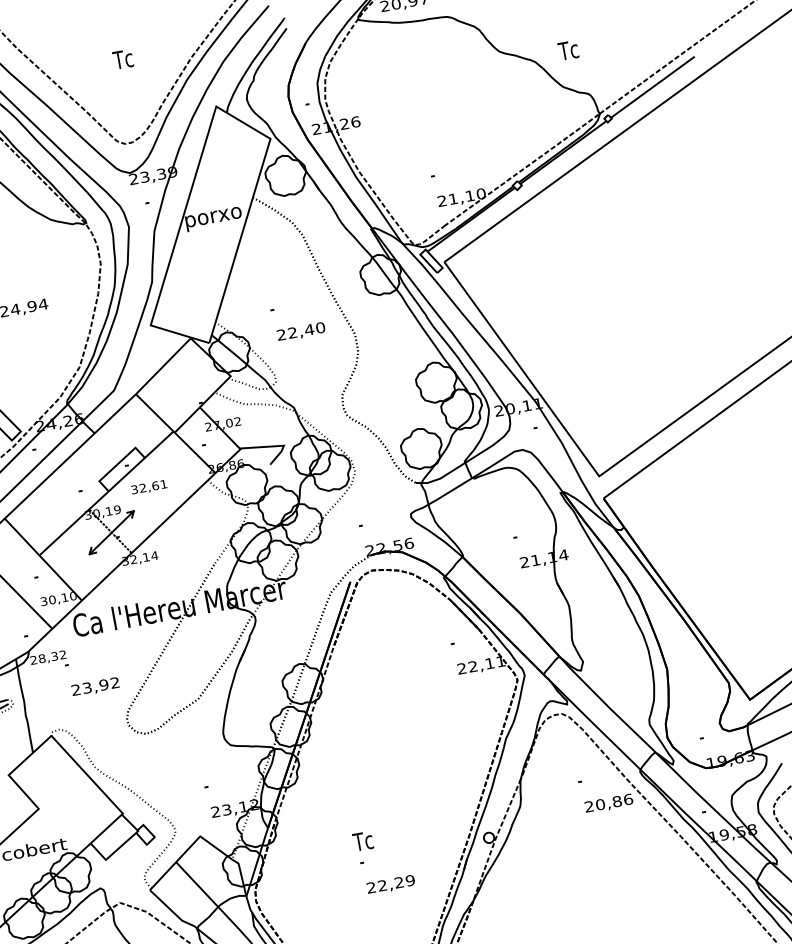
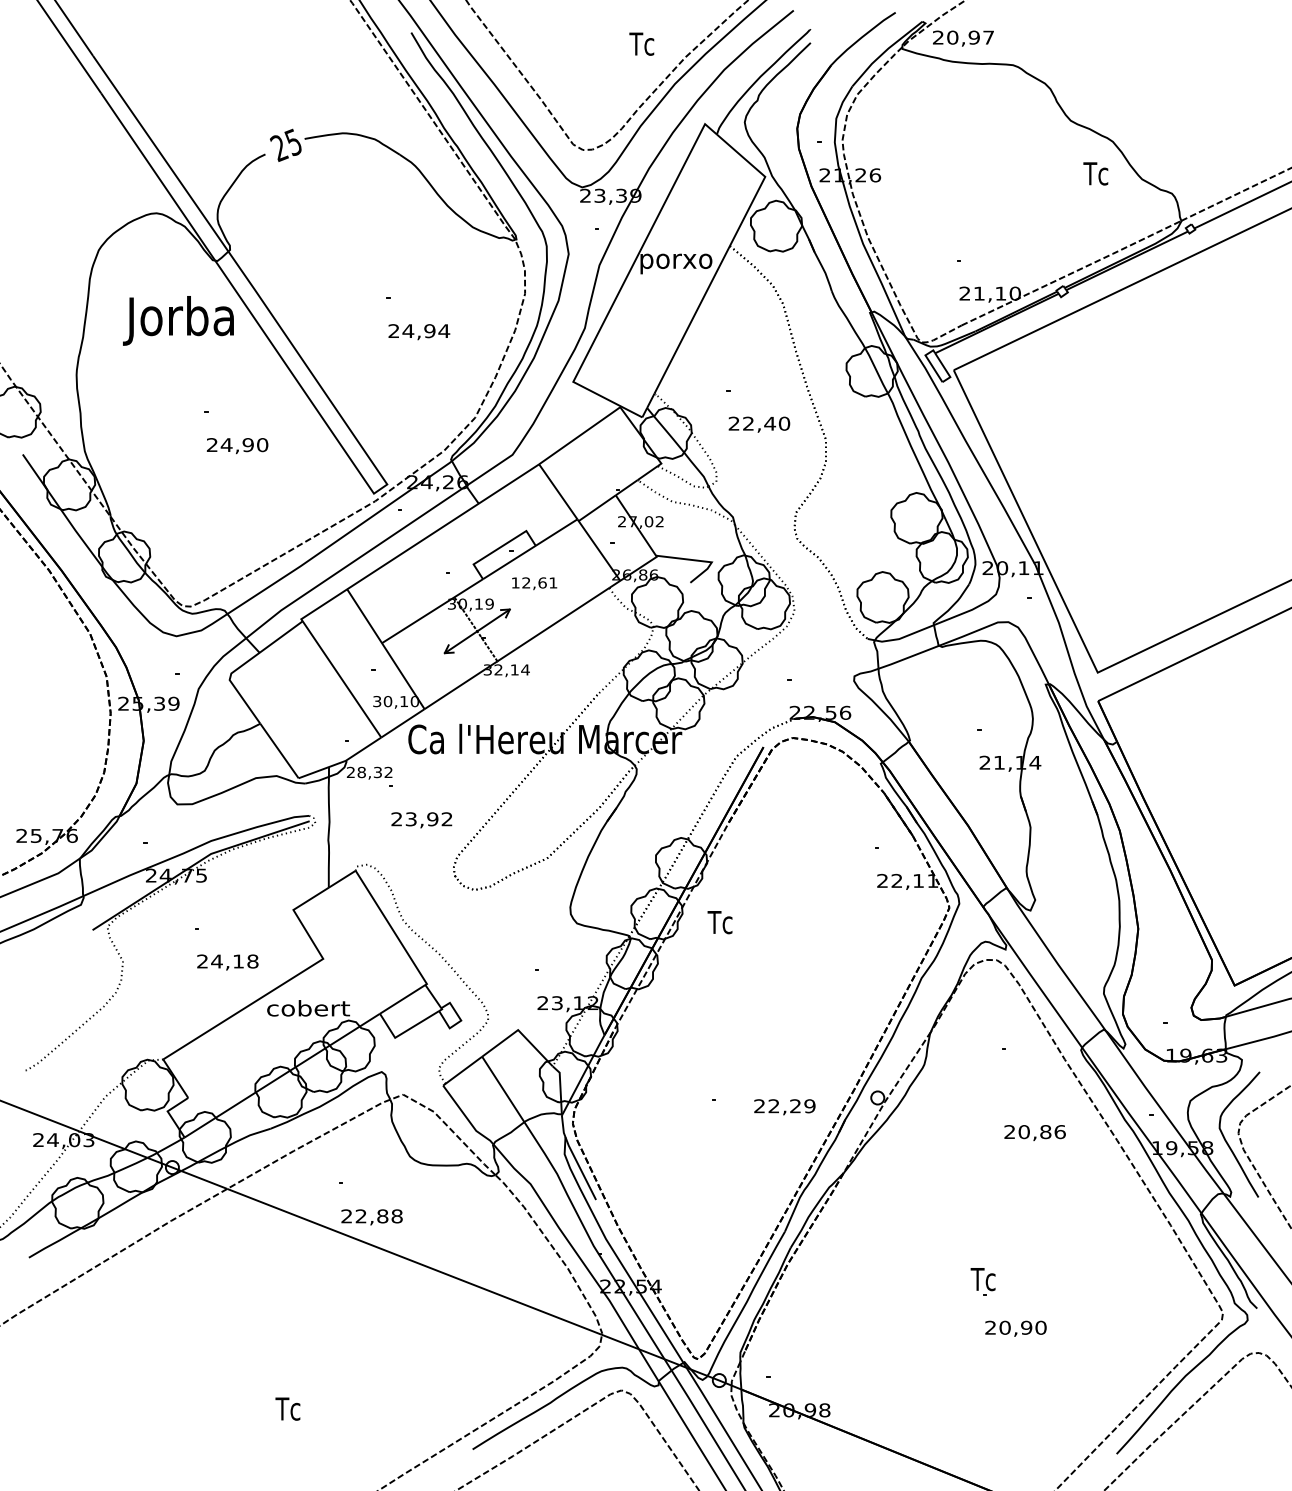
text: (568, 50) -> (1095, 173), moved
text: (122, 58) -> (641, 43), moved
text: (134, 489) -> (515, 582), 32,61 -> 12,61
text: (608, 803) -> (1034, 1132), moved
text: (362, 841) -> (719, 922), moved
text: (390, 885) -> (784, 1107), moved

